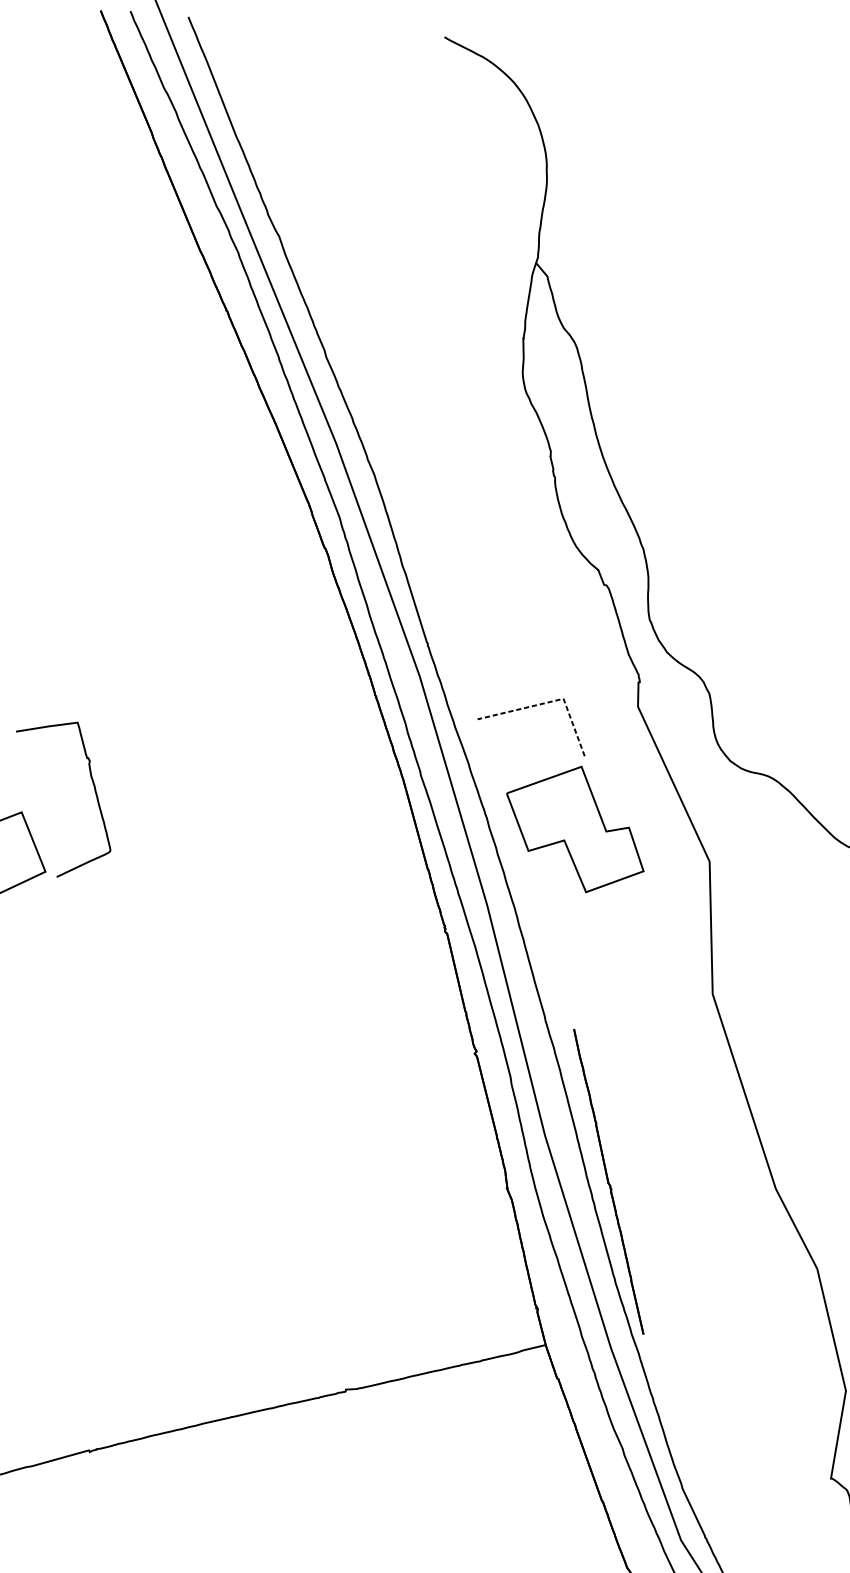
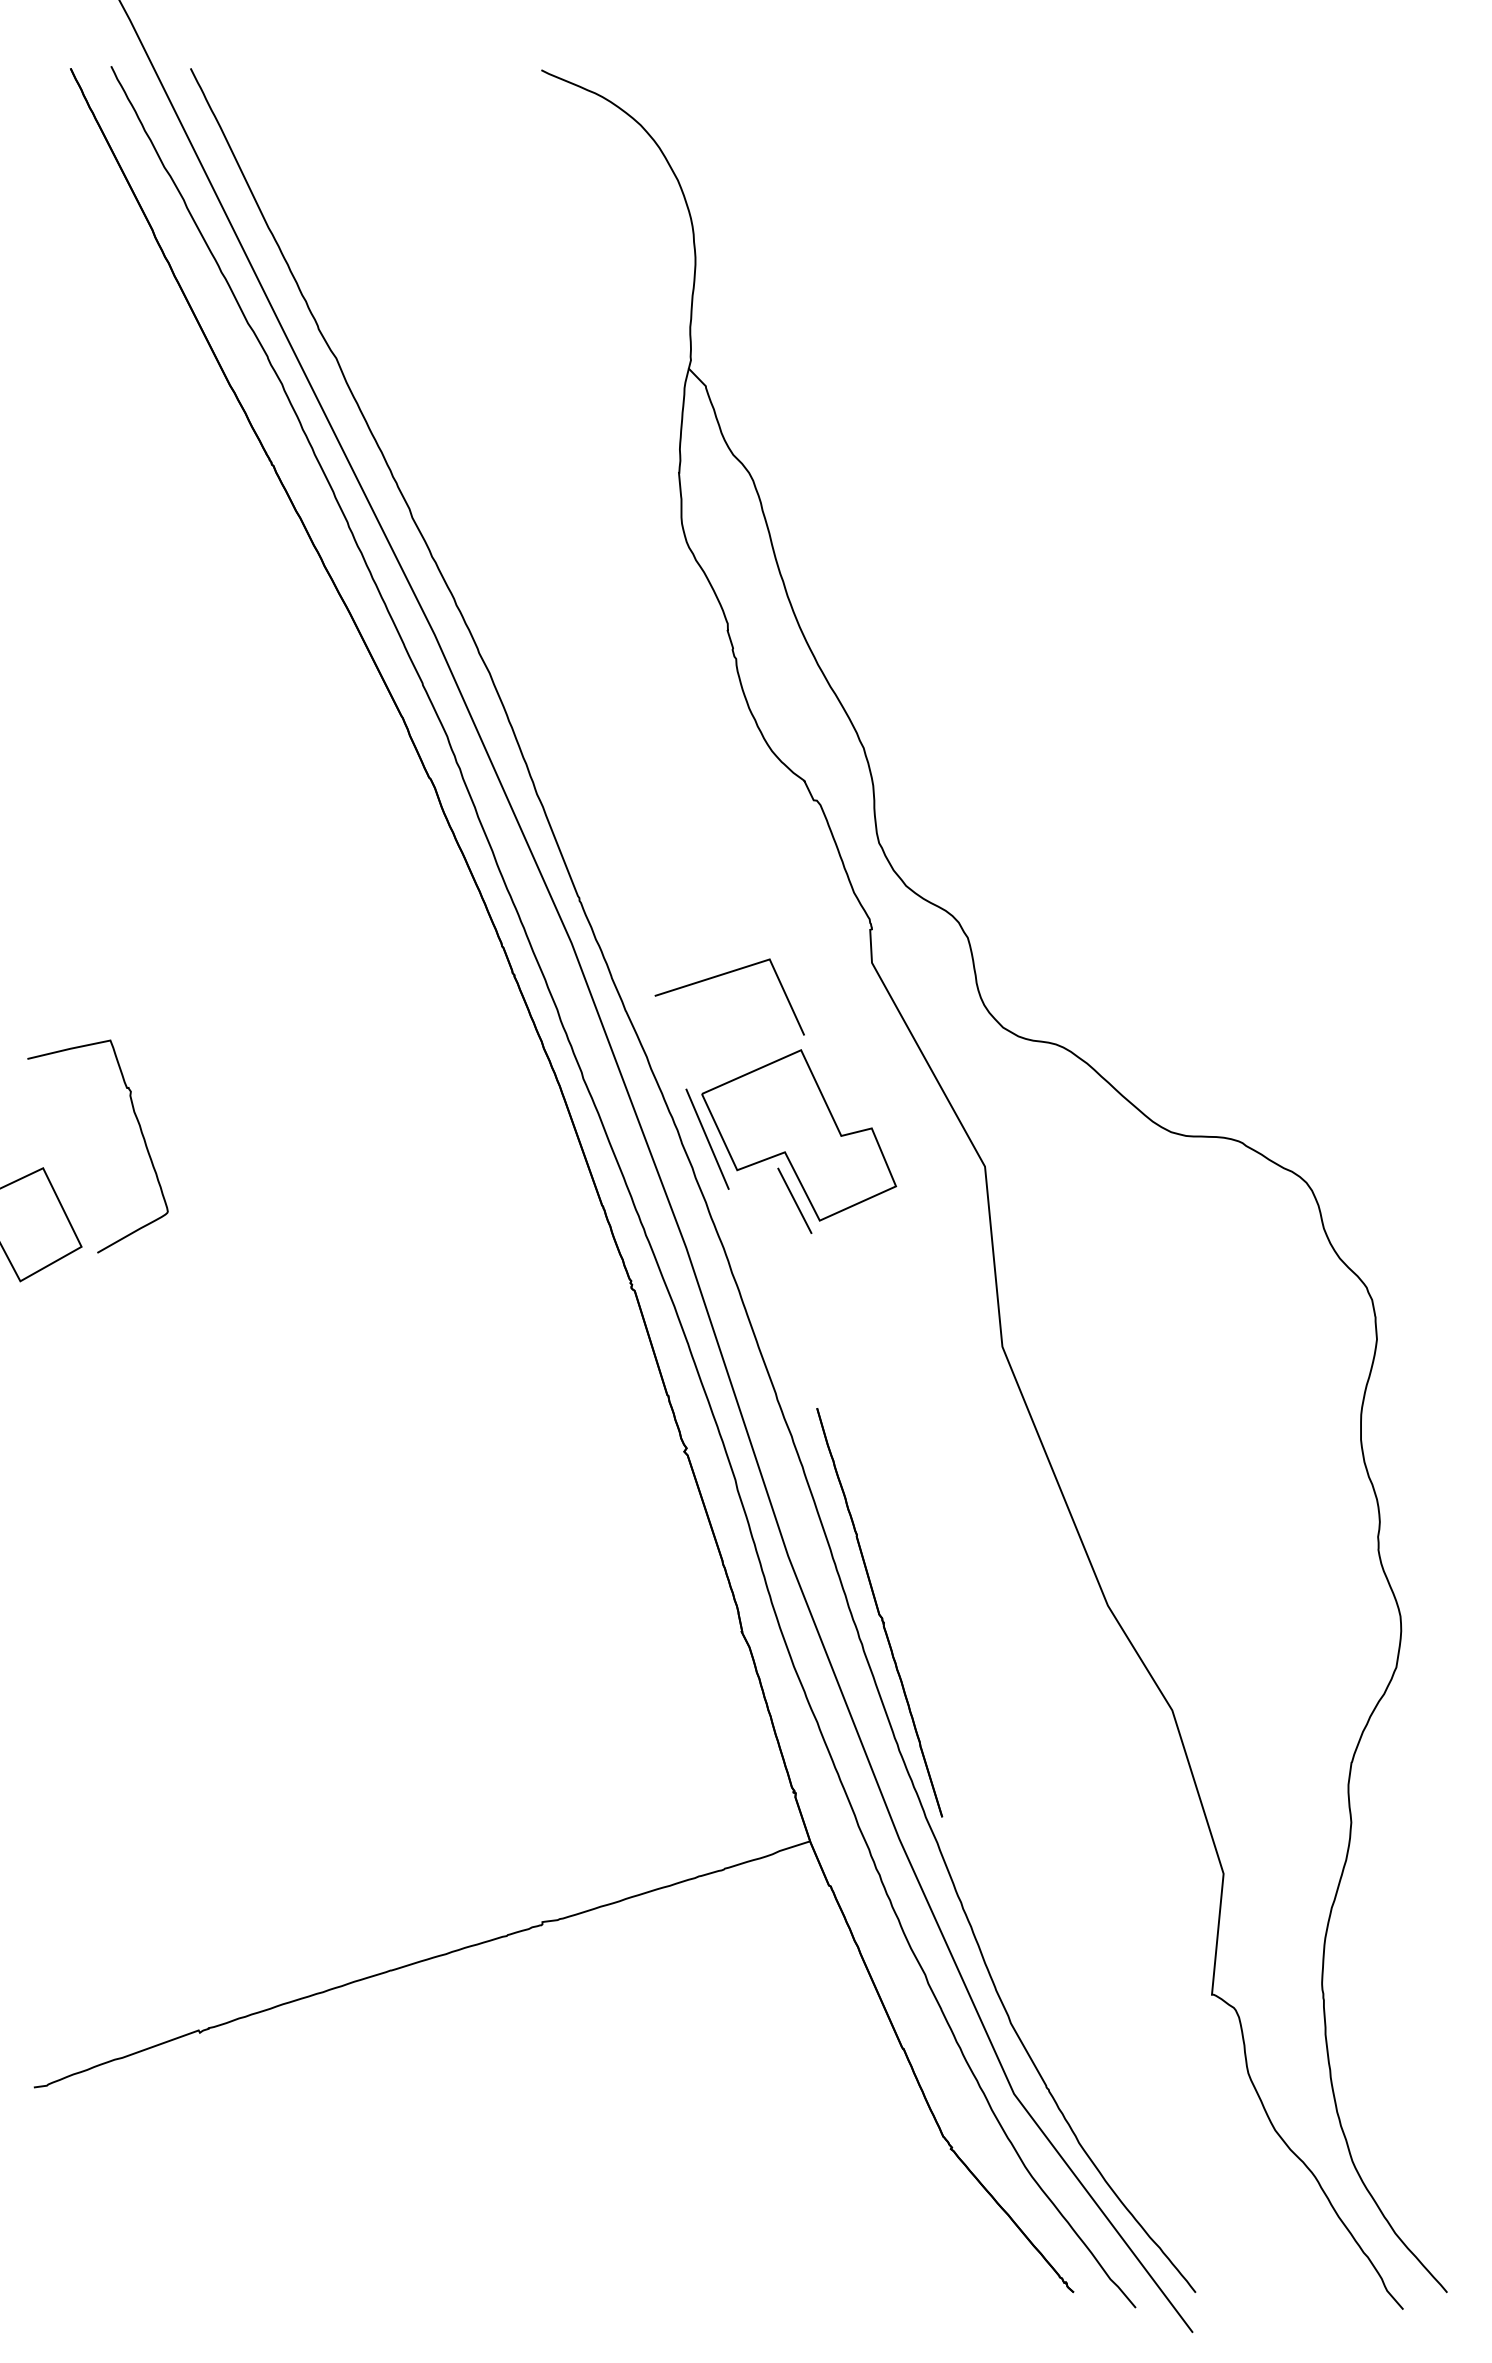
line: (550, 701) -> (752, 964), dashed -> solid
line: (508, 826) -> (707, 1138), added
line: (568, 876) -> (794, 1200), added

